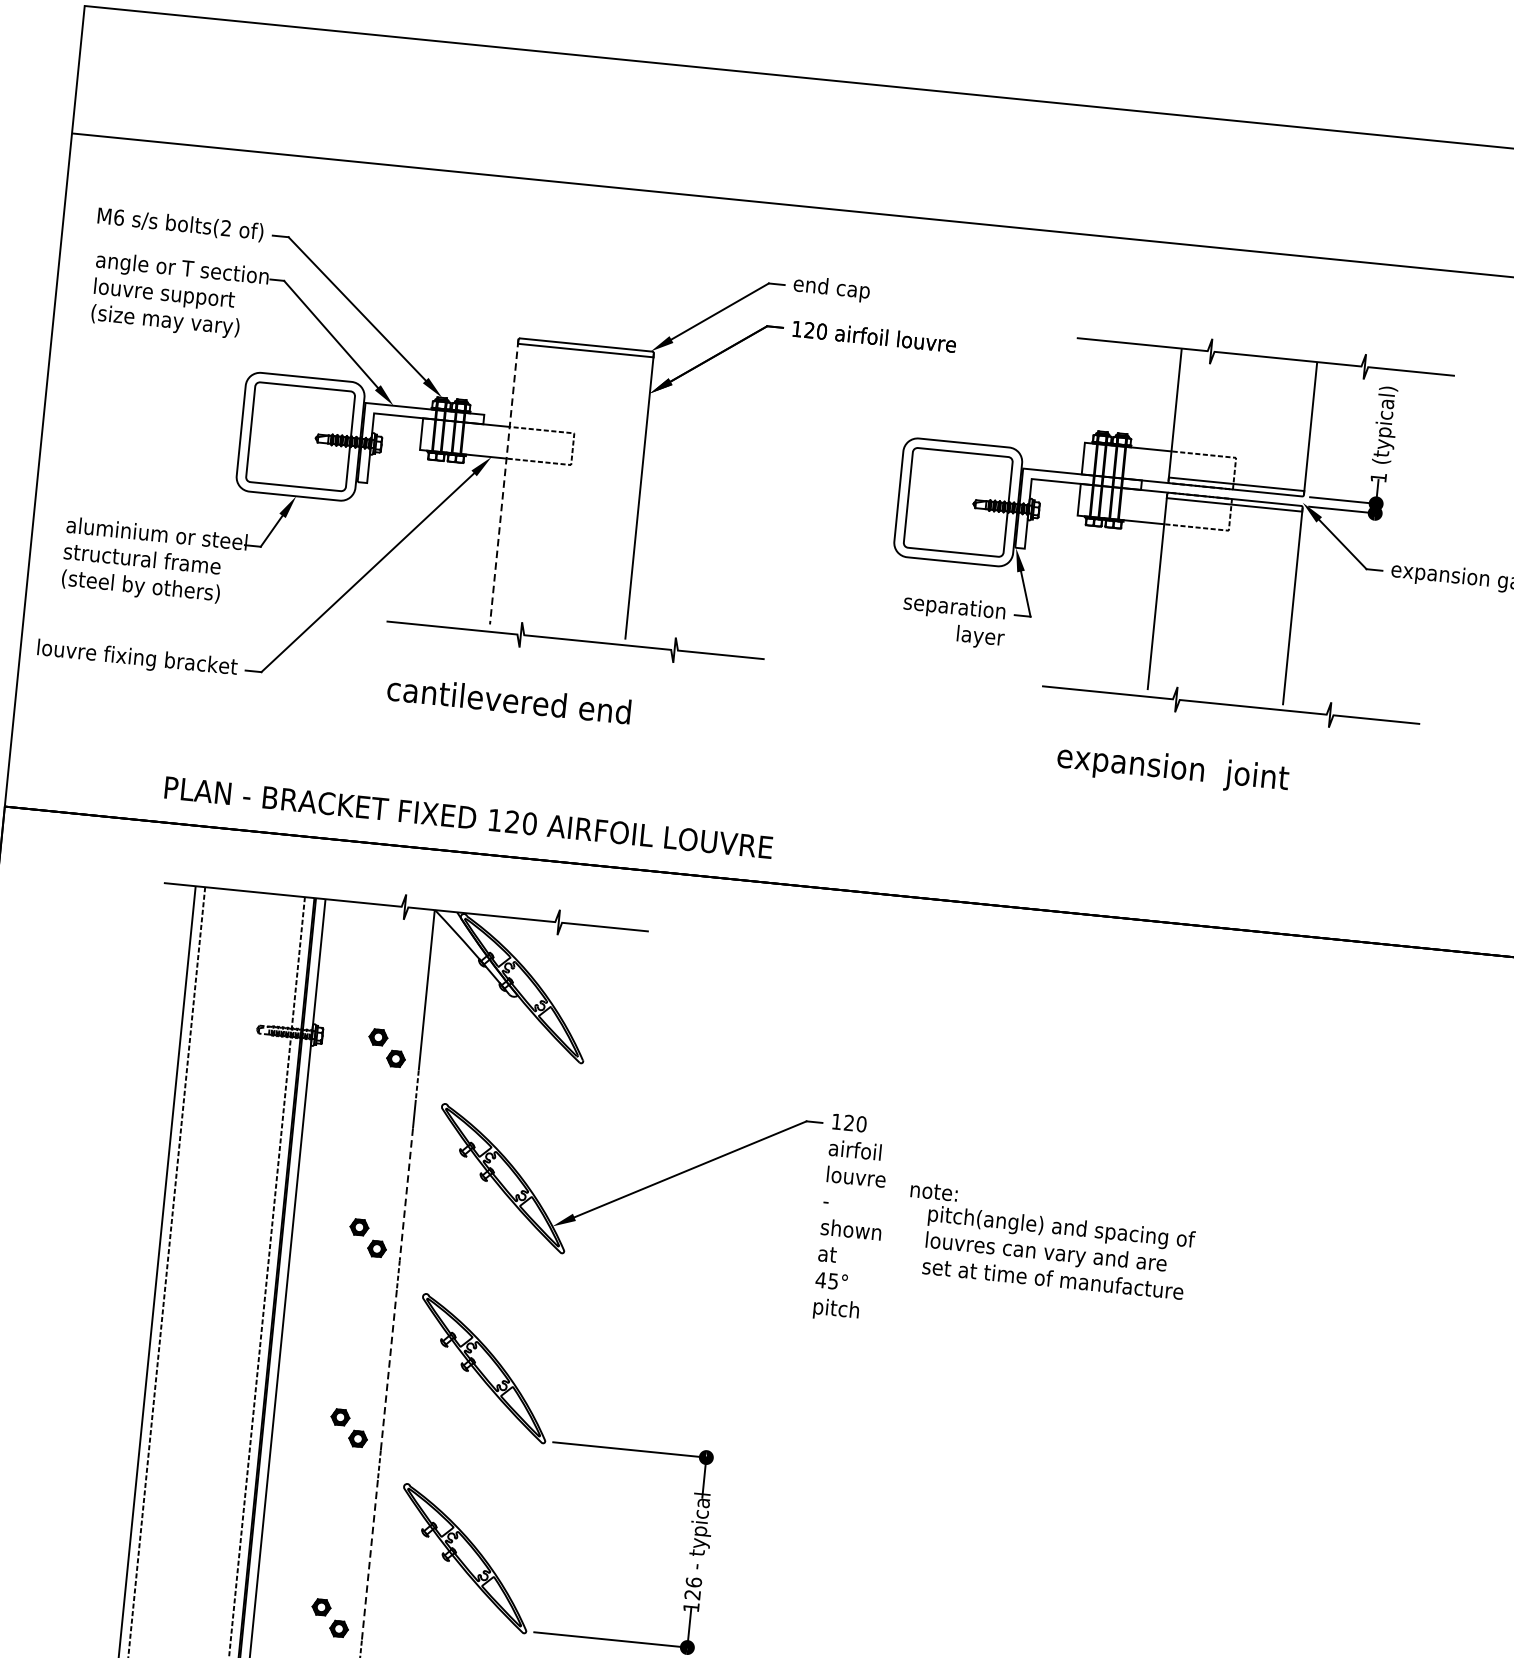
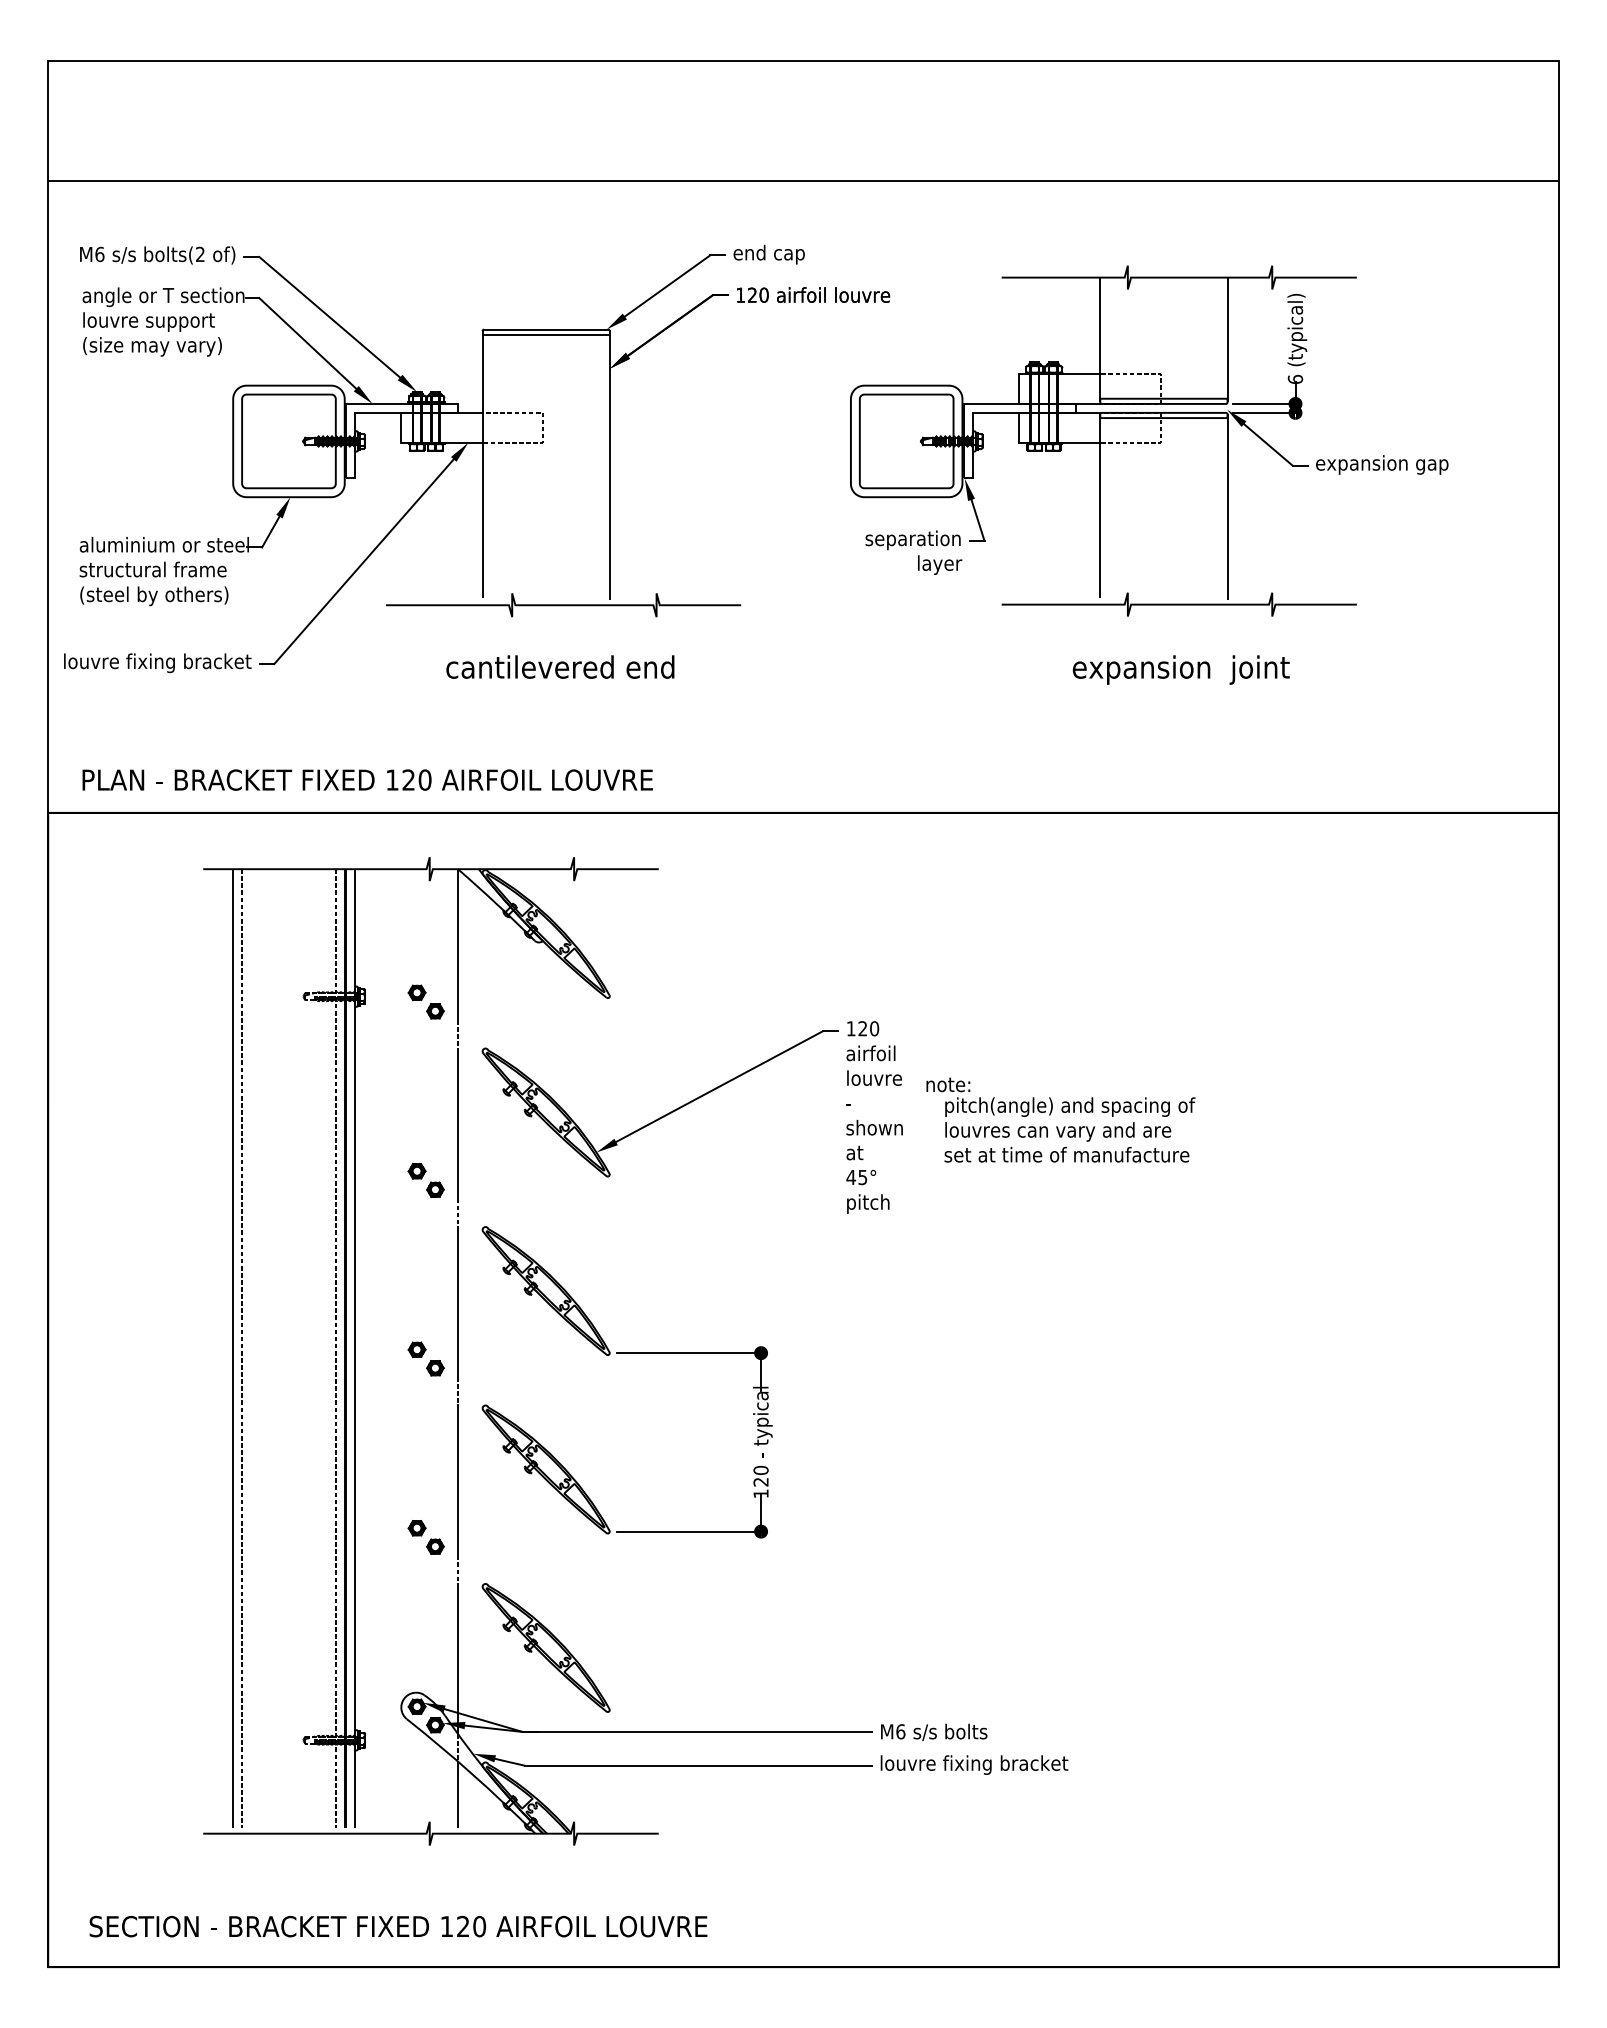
text: (1378, 476) -> (1295, 378), 1 -> 6
line: (504, 481) -> (482, 464), dashed -> solid
text: (509, 699) -> (560, 666), moved
text: (1172, 768) -> (1180, 669), moved
text: (468, 817) -> (367, 779), moved
line: (406, 1194) -> (457, 1136), dashed -> solid
line: (389, 1366) -> (457, 1297), dashed -> solid
line: (369, 1560) -> (457, 1480), dashed -> solid
text: (693, 1581) -> (760, 1469), 126 -> 120

